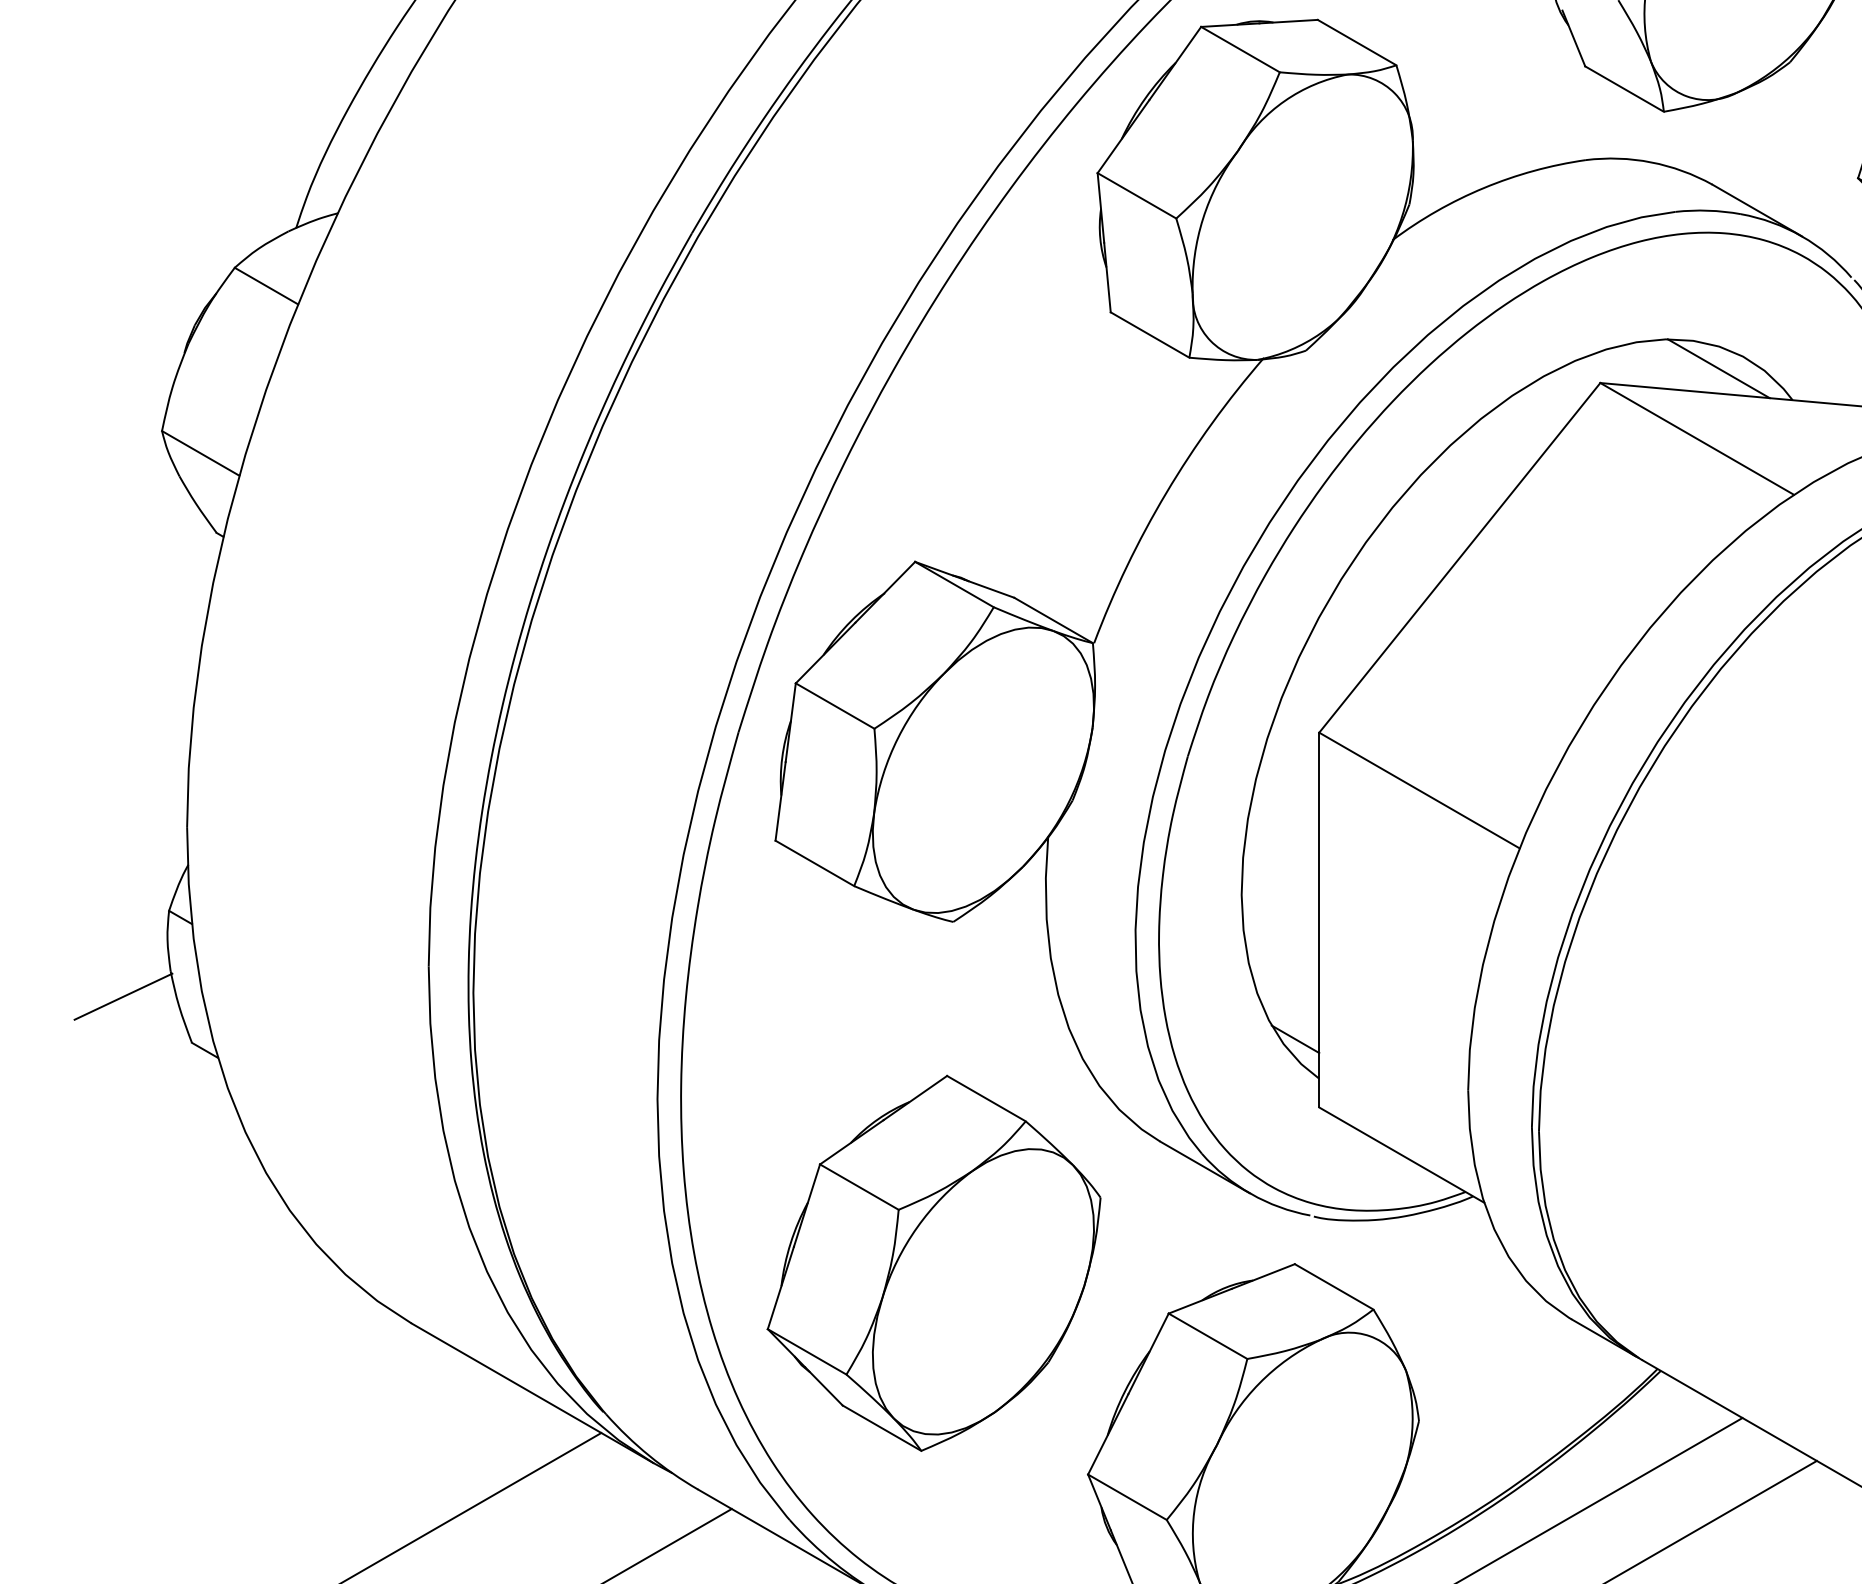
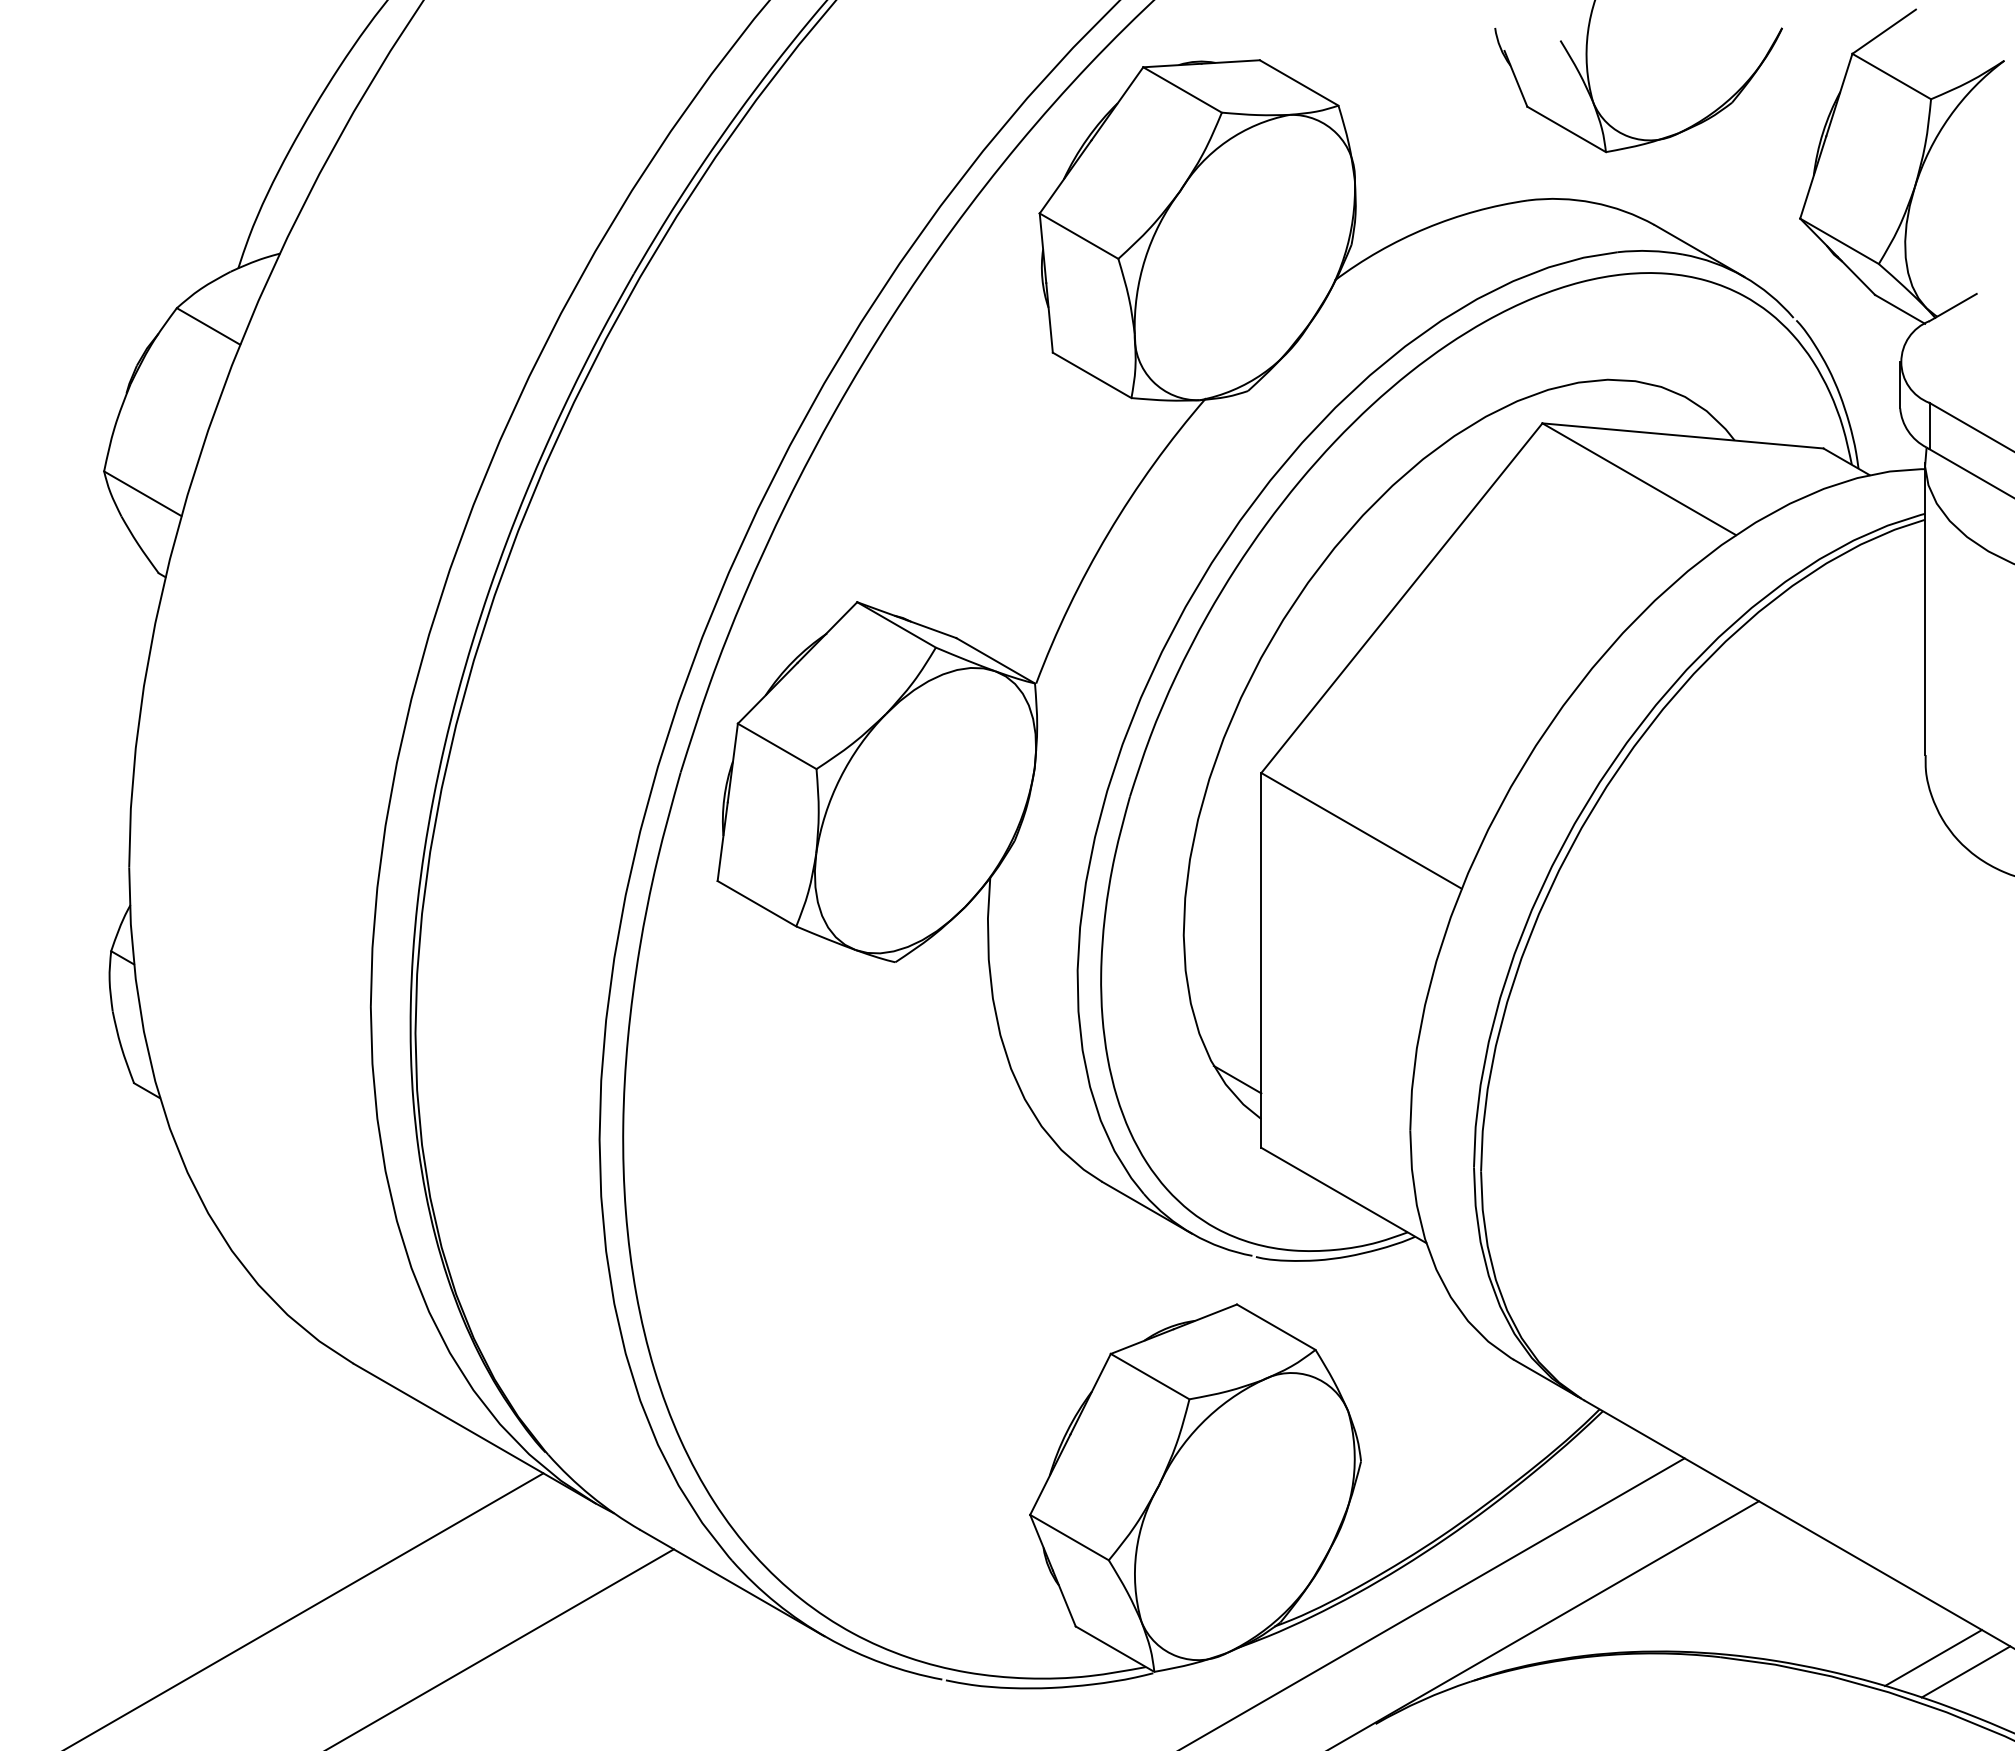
line: (1718, 368) -> (1660, 408), removed
line: (123, 997) -> (65, 1037), removed
part: (933, 1263) -> (875, 1303), removed

